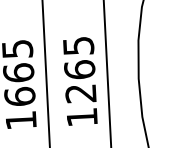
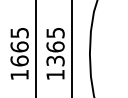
text: (80, 92) -> (55, 60), 1265 -> 1365

